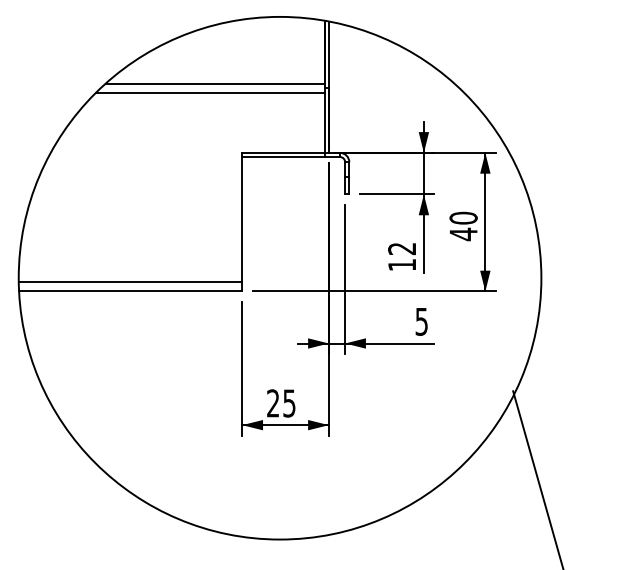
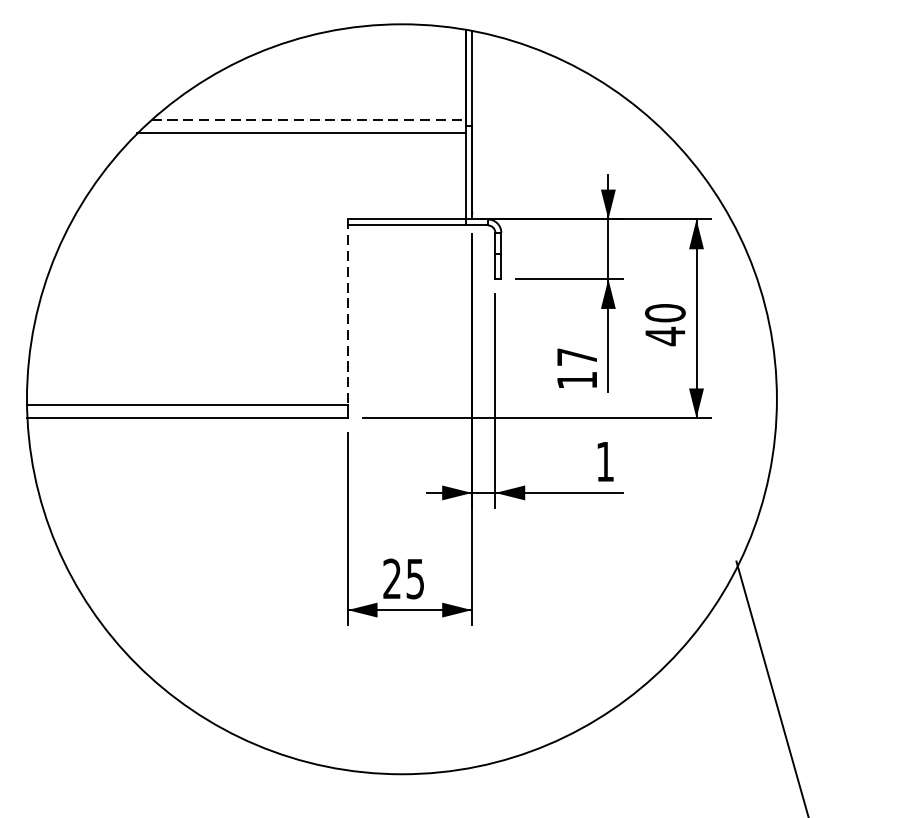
line: (215, 83) -> (309, 119), solid -> dashed
line: (242, 217) -> (348, 312), solid -> dashed
text: (401, 249) -> (576, 358), 12 -> 17
text: (421, 321) -> (604, 461), 5 -> 1

